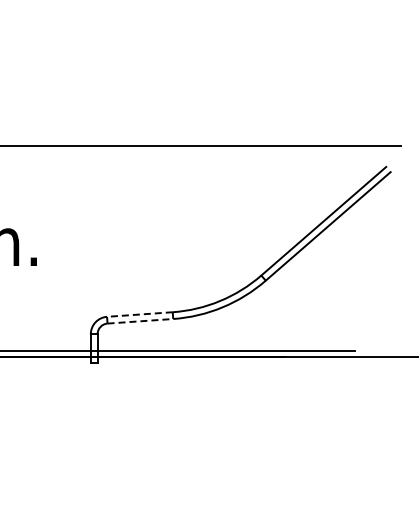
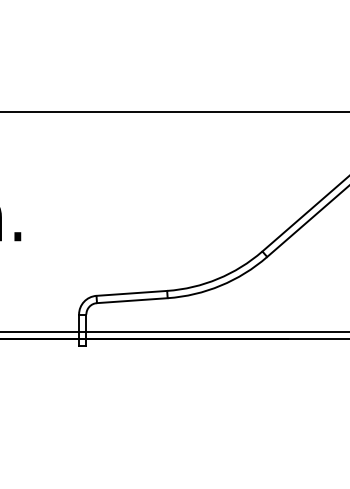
line: (139, 314) -> (131, 293), dashed -> solid
line: (140, 321) -> (132, 300), dashed -> solid

